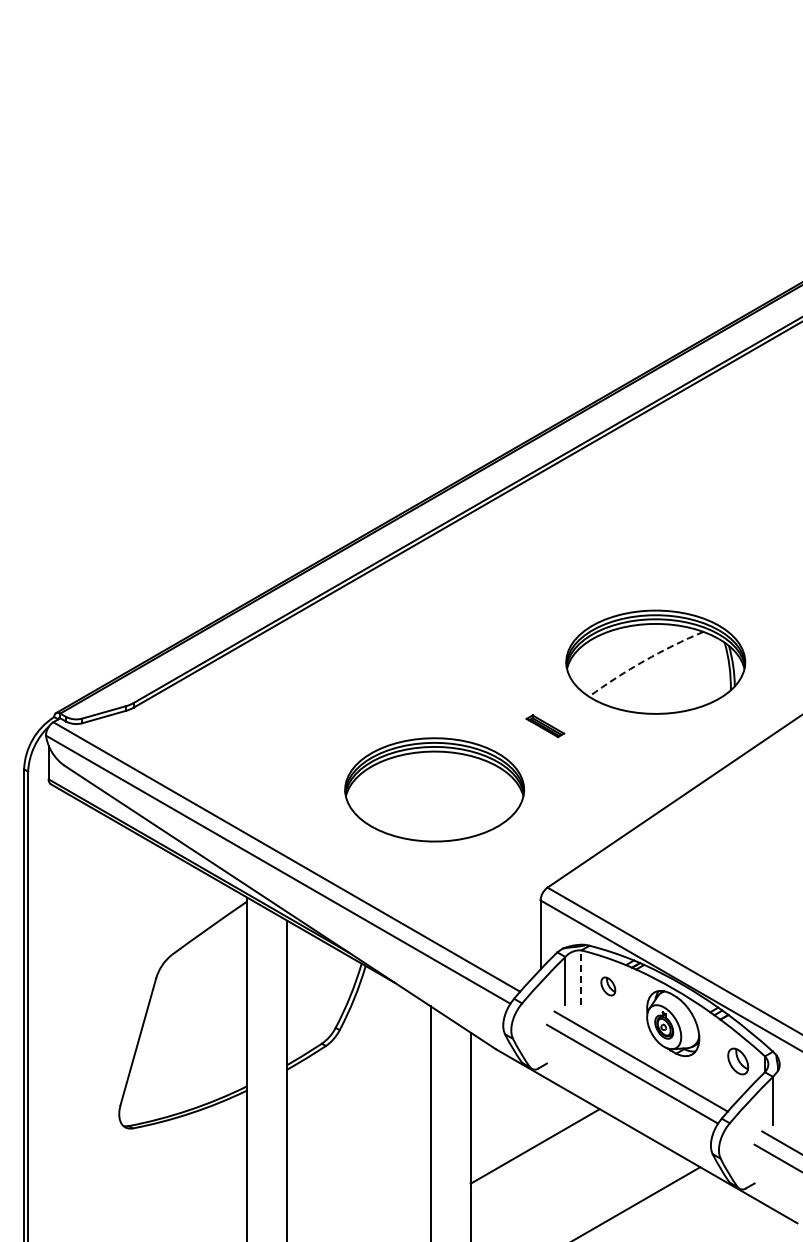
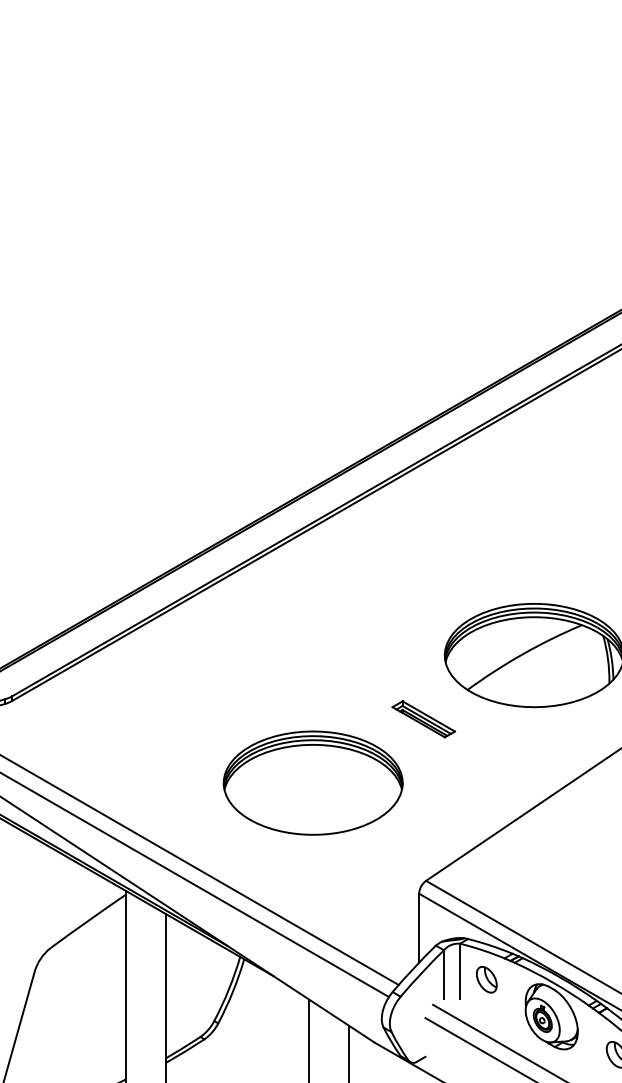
arc: (644, 660) -> (523, 653), dashed -> solid
part: (545, 726) -> (424, 719), size x1.67
line: (581, 977) -> (460, 970), dashed -> solid
part: (608, 986) -> (487, 979), size x1.43

